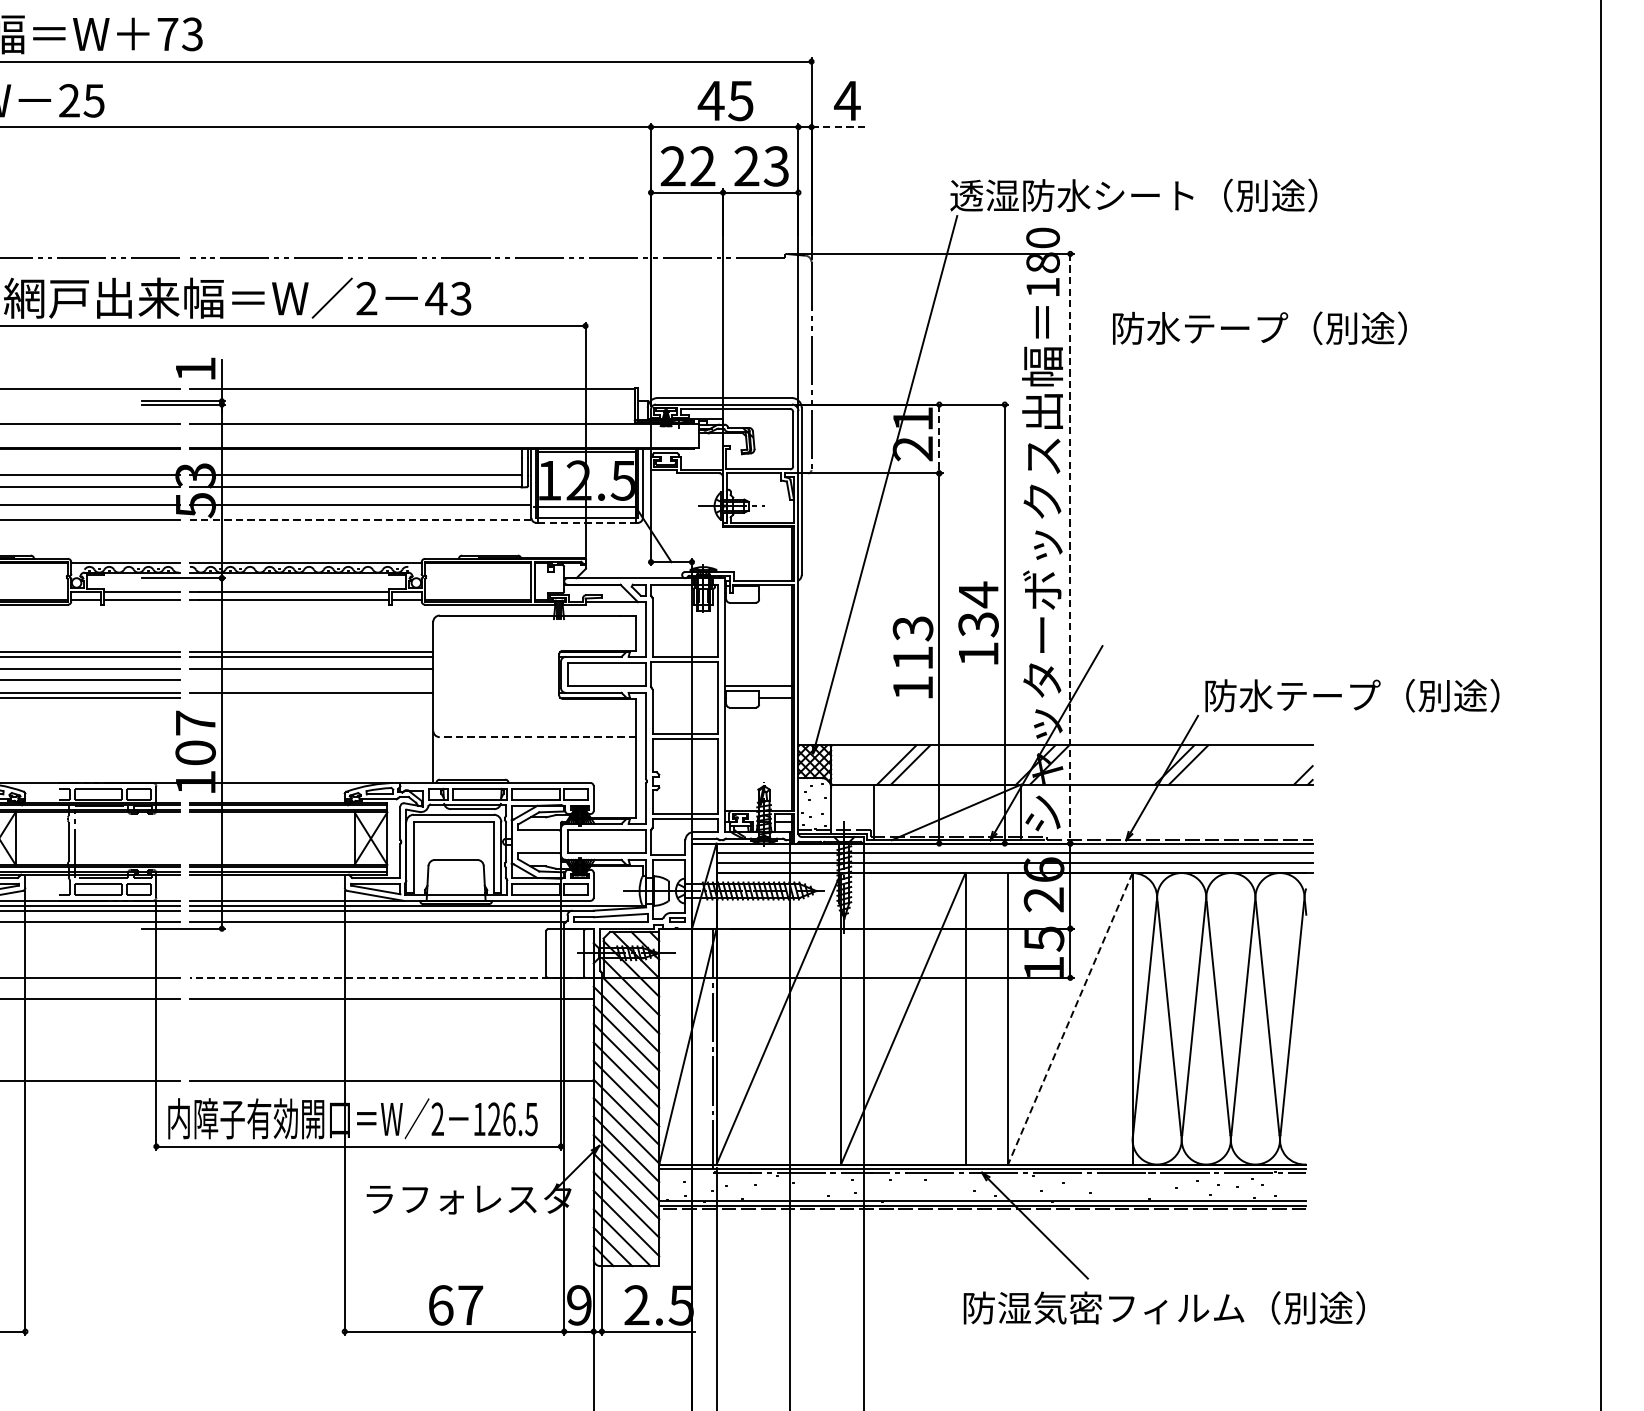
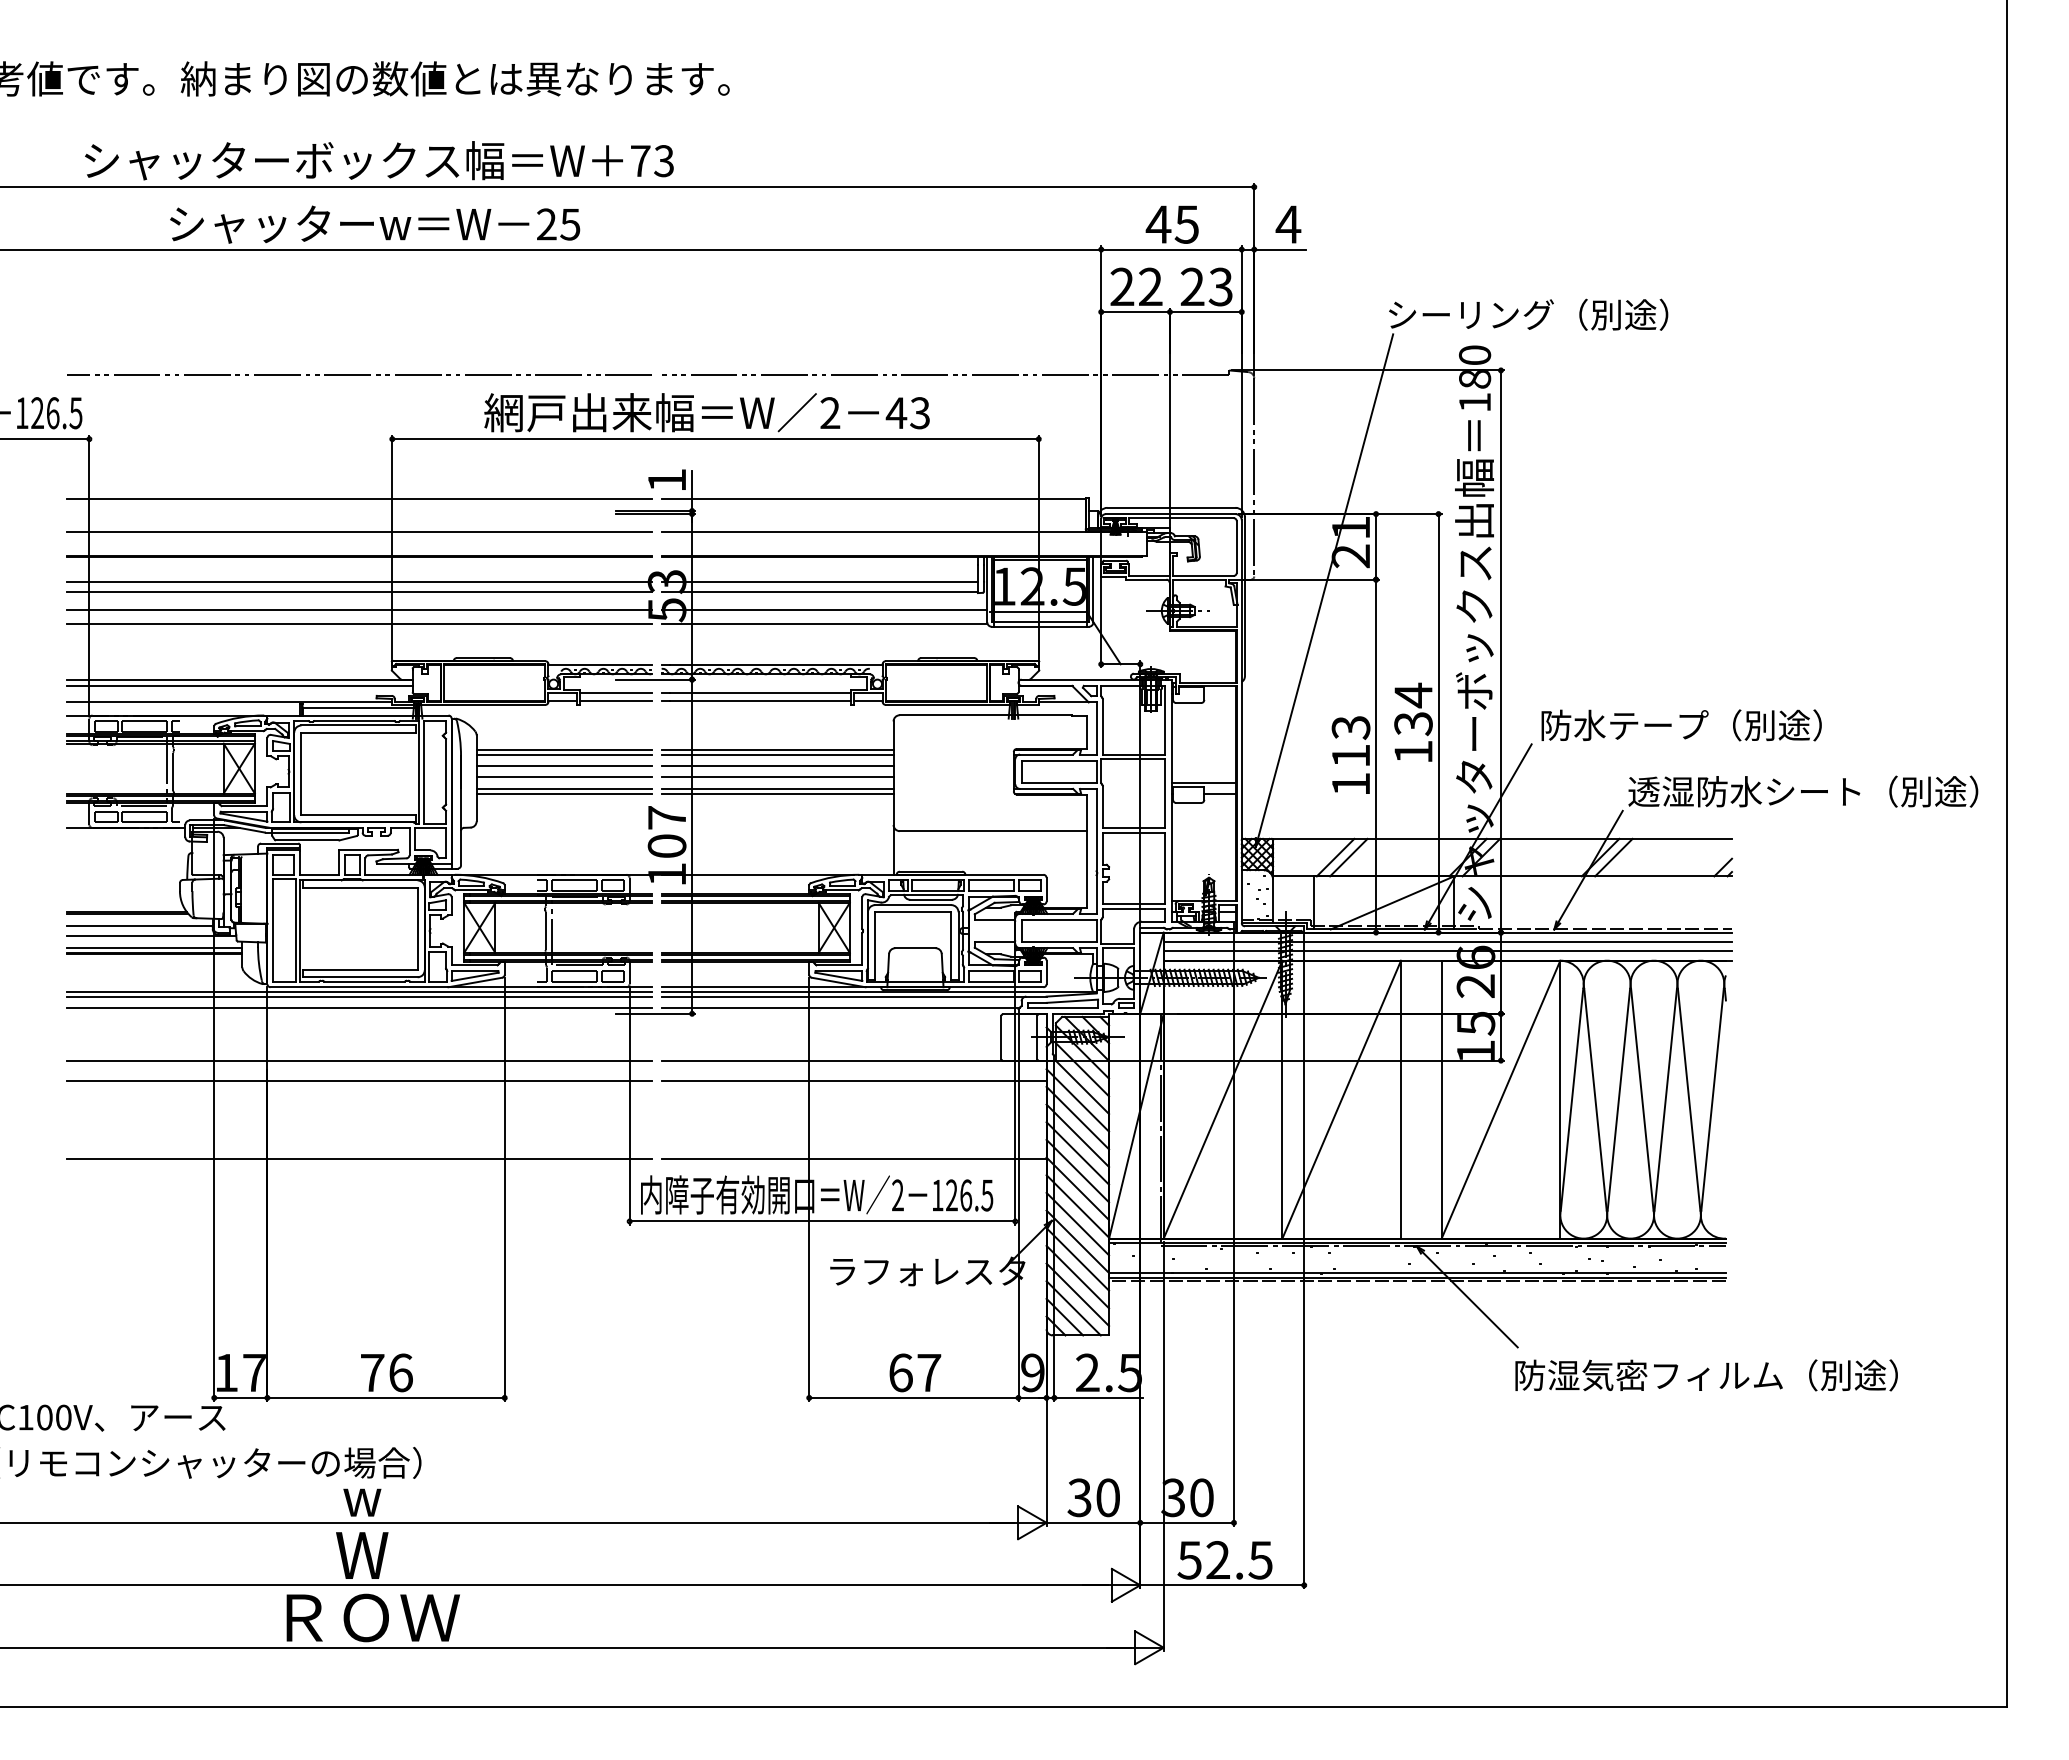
line: (839, 127) -> (1280, 249), dashed -> solid
text: (1133, 195) -> (1561, 314), 透湿防水シート（別途） -> シーリング（別途）
text: (1259, 328) -> (1681, 725), moved
line: (939, 438) -> (1376, 546), dashed -> solid
line: (360, 519) -> (824, 623), dashed -> solid
line: (587, 522) -> (1040, 626), dashed -> solid
line: (1070, 549) -> (1501, 652), dashed -> solid
line: (311, 680) -> (777, 777), added
text: (1387, 695) -> (1803, 791), 防水テープ（別途） -> 透湿防水シート（別途）
line: (311, 697) -> (777, 793), added
line: (538, 737) -> (993, 831), dashed -> solid
line: (392, 977) -> (854, 1060), dashed -> solid
line: (1069, 1019) -> (1500, 1100), dashed -> solid
text: (1164, 1308) -> (1706, 1375), moved

